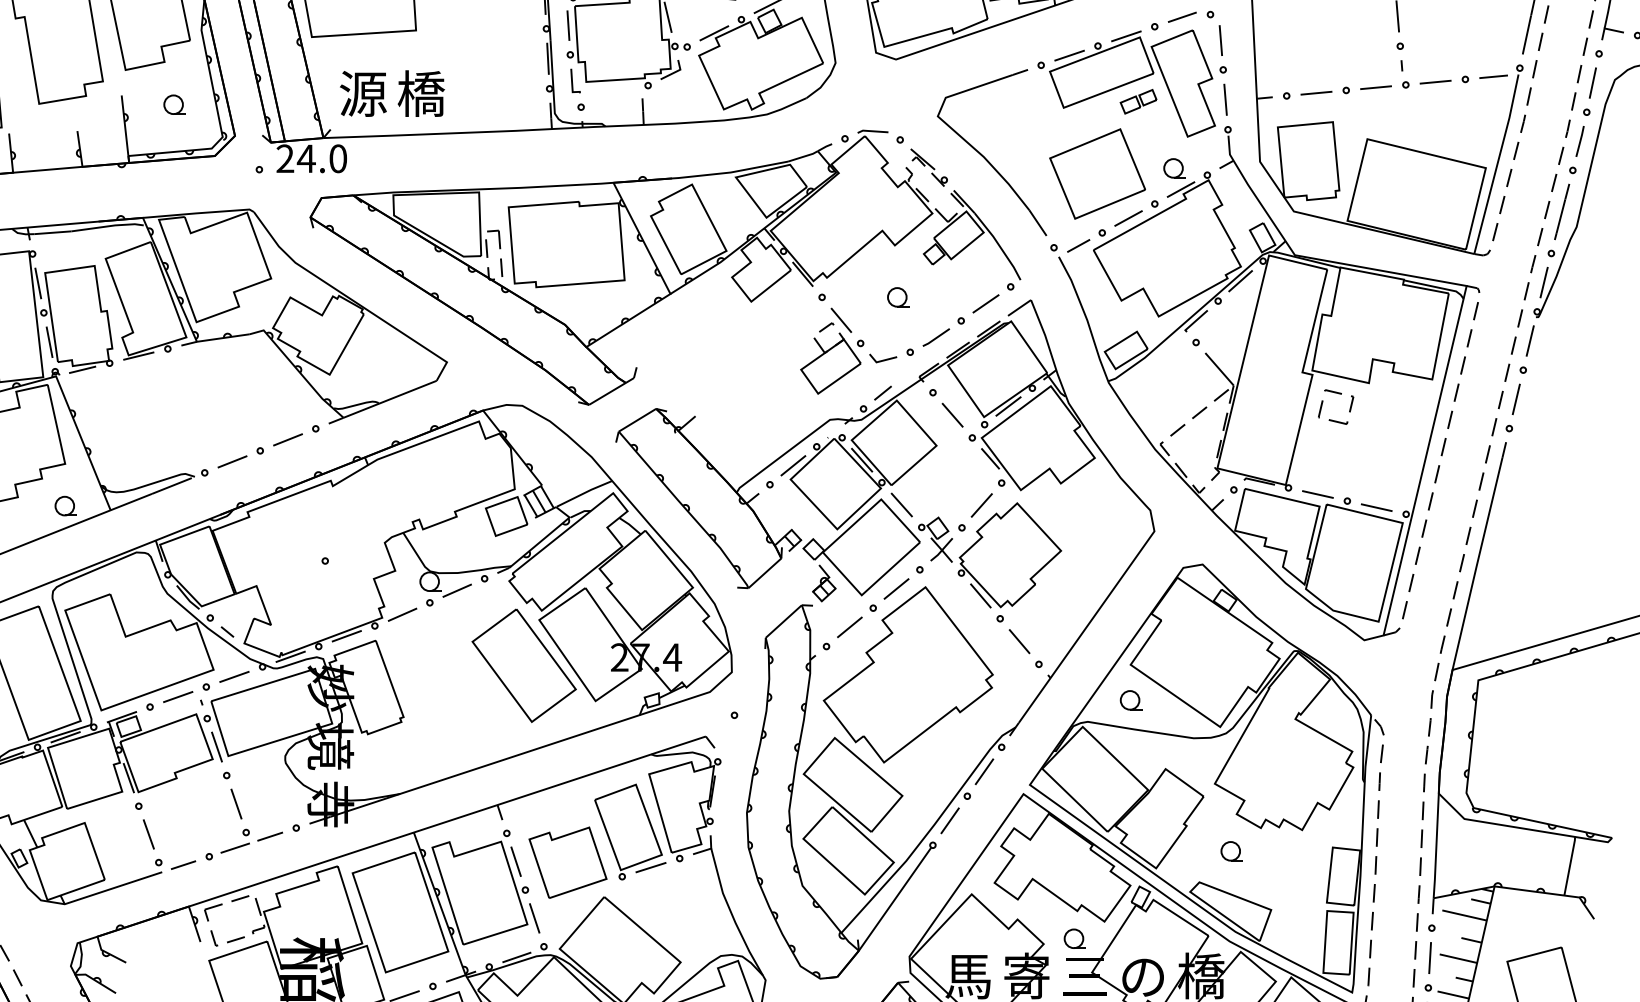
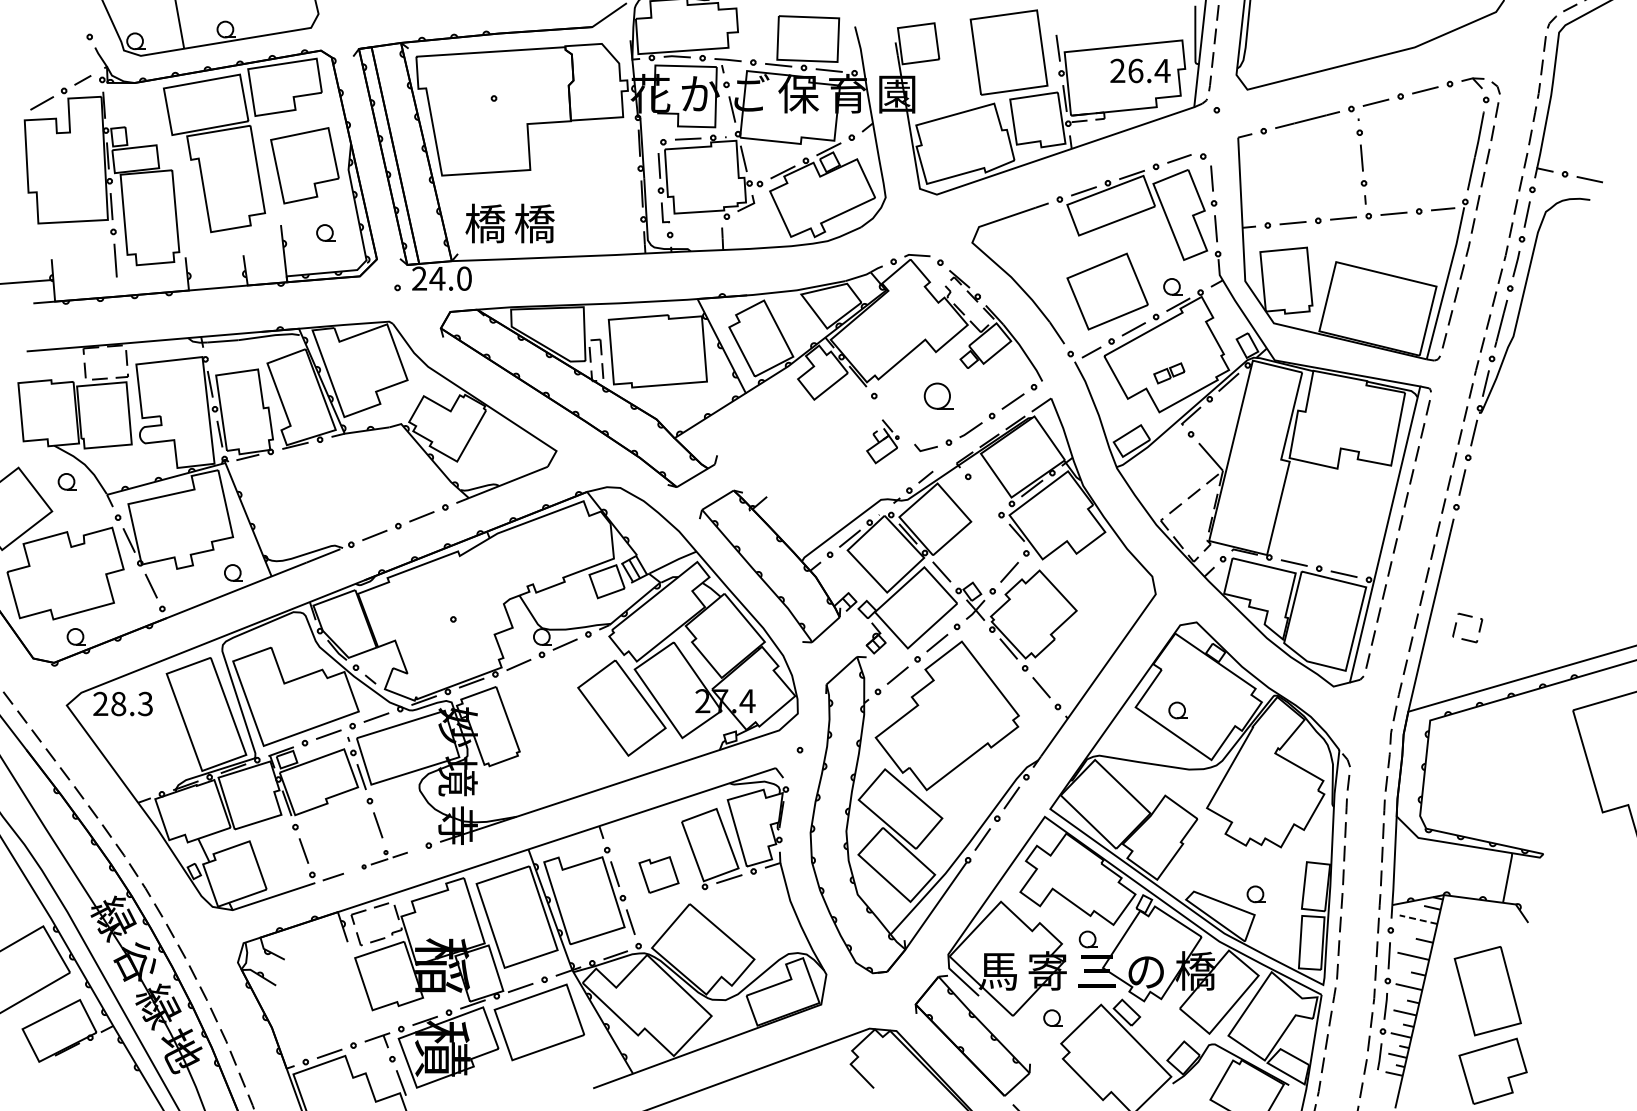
text: (363, 93) -> (485, 223), 源 -> 橋
part: (1138, 101) -> (1169, 373), moved
part: (897, 296) -> (938, 395), size x1.6
part: (831, 350) -> (882, 441), size x0.6
part: (1338, 394) -> (1469, 617), moved
line: (952, 414) -> (984, 495), removed
part: (1130, 700) -> (1177, 710), moved
part: (243, 844) -> (384, 859), size x0.7
part: (1230, 851) -> (1255, 894), moved
part: (567, 862) -> (658, 874), size x0.6
line: (1464, 915) -> (1418, 919), solid -> dashed

